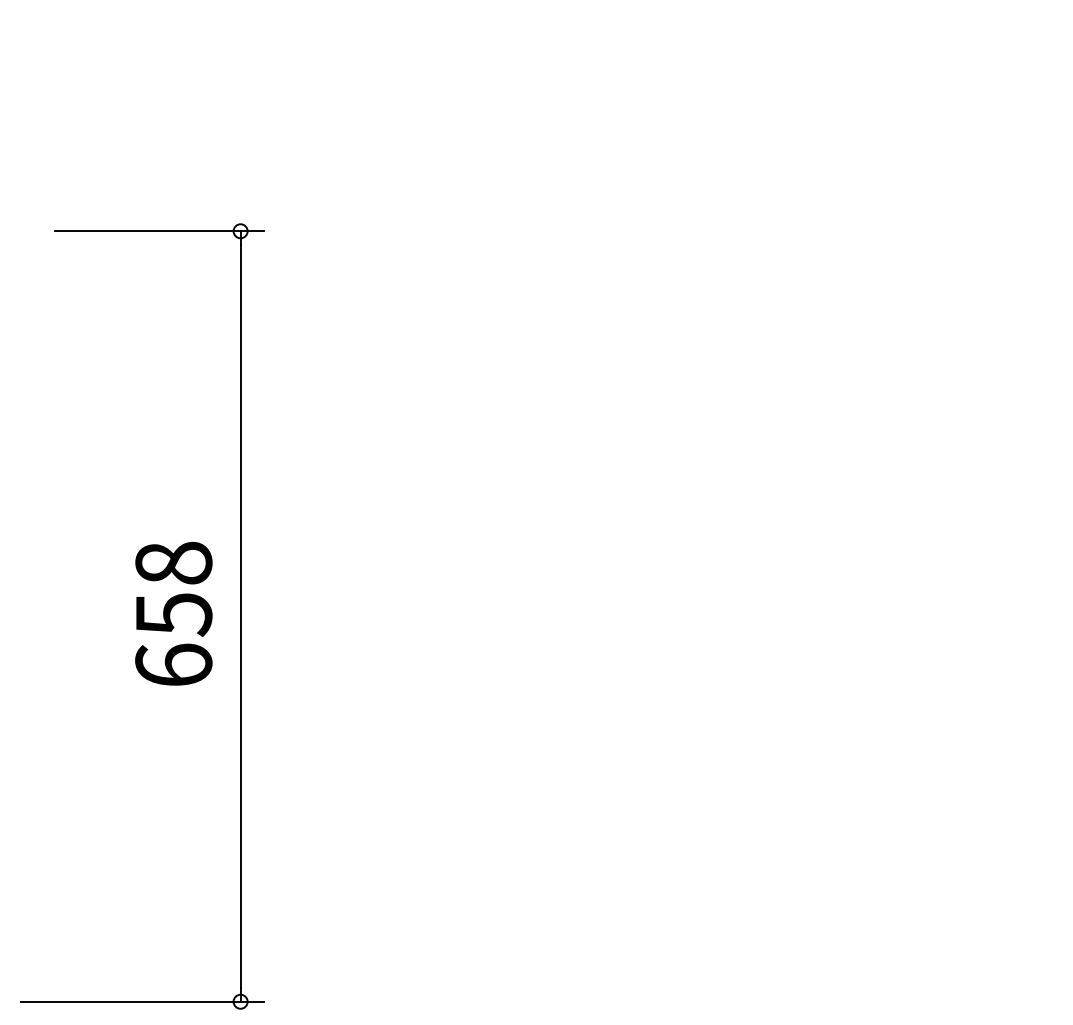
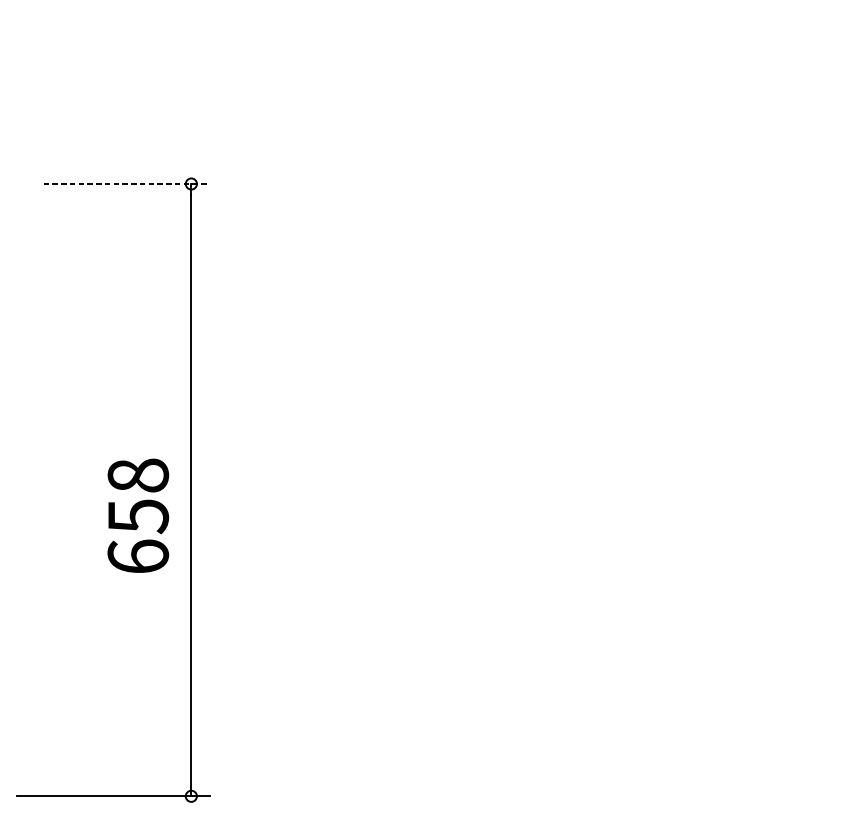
line: (159, 231) -> (126, 184), solid -> dashed
text: (173, 613) -> (138, 515), moved

